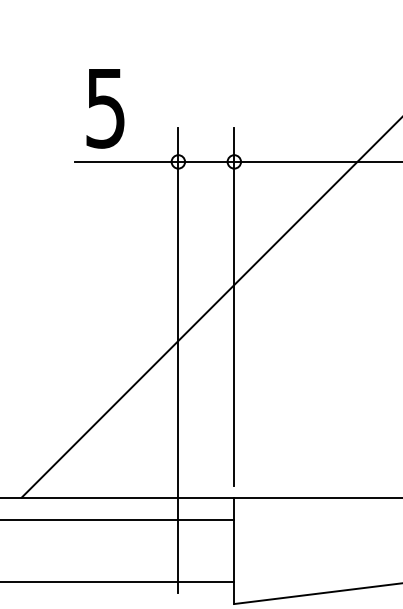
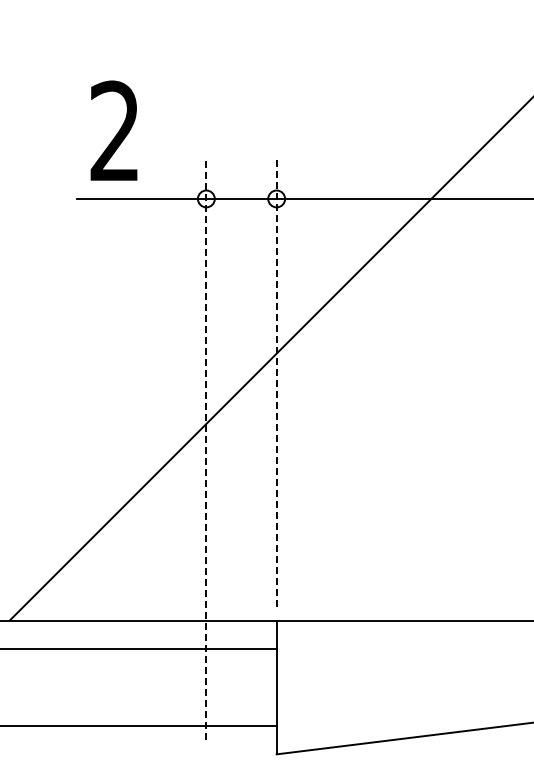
text: (105, 108) -> (114, 131), 5 -> 2
line: (234, 307) -> (276, 381), solid -> dashed
line: (178, 360) -> (206, 448), solid -> dashed

